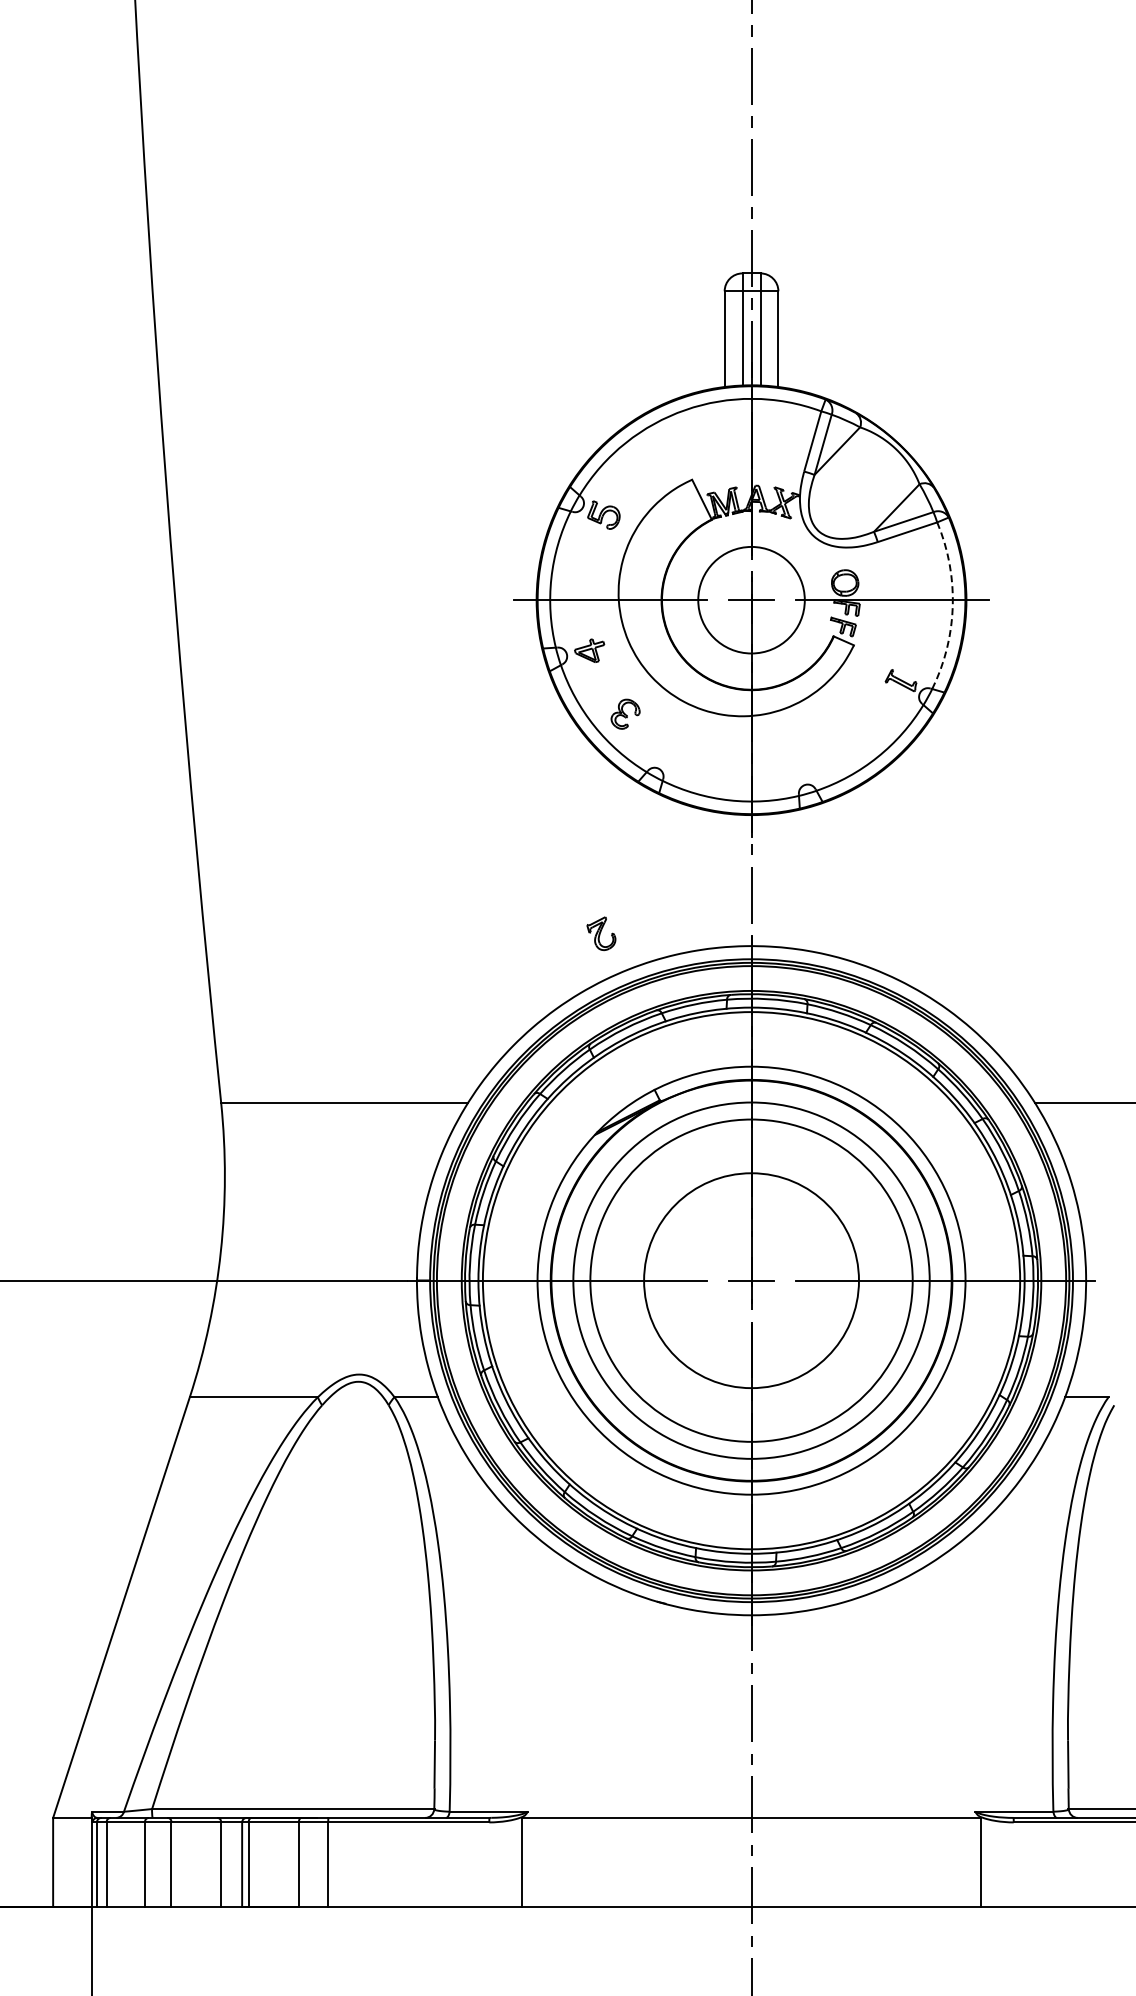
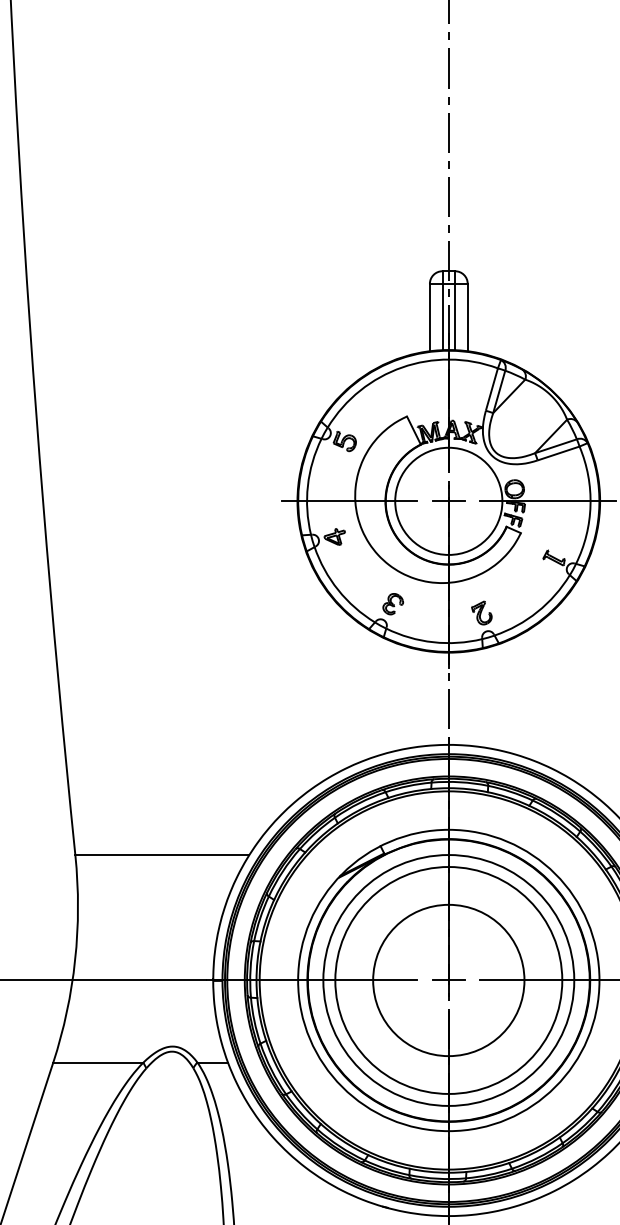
circle: (751, 600) -> (448, 501), size x1.43
arc: (952, 606) -> (590, 505), dashed -> solid
part: (625, 713) -> (393, 603), moved
part: (601, 933) -> (481, 612), moved

